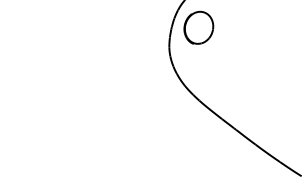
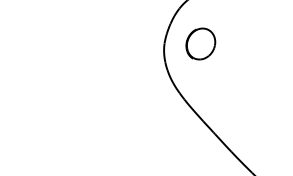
part: (198, 27) -> (200, 43), moved

